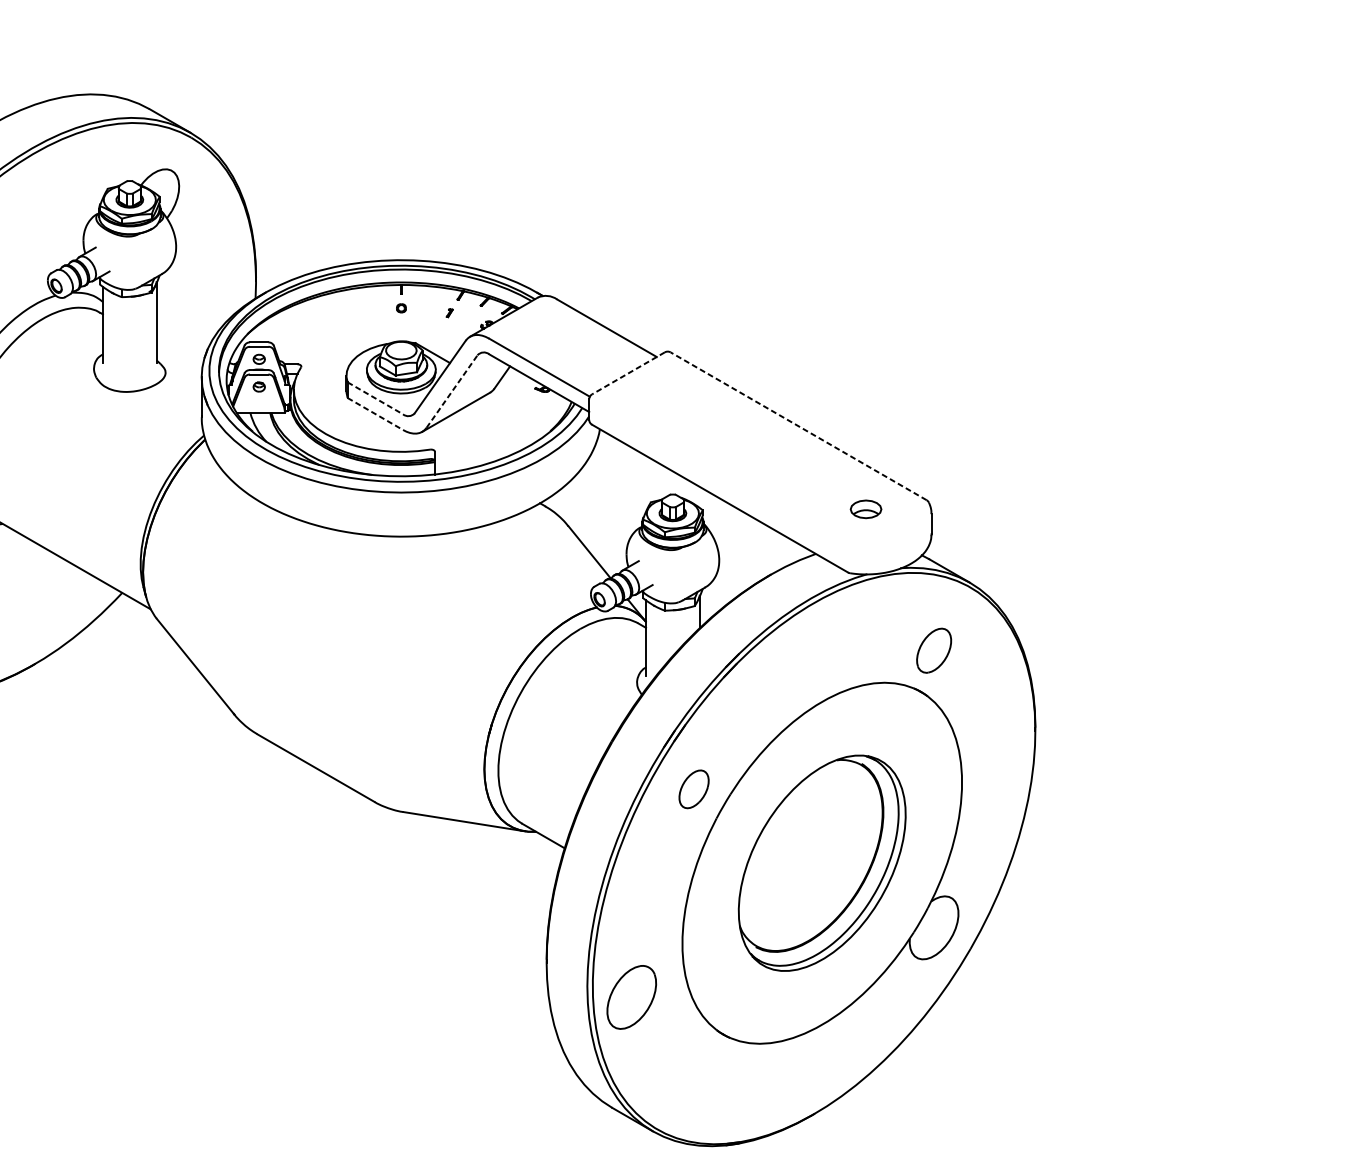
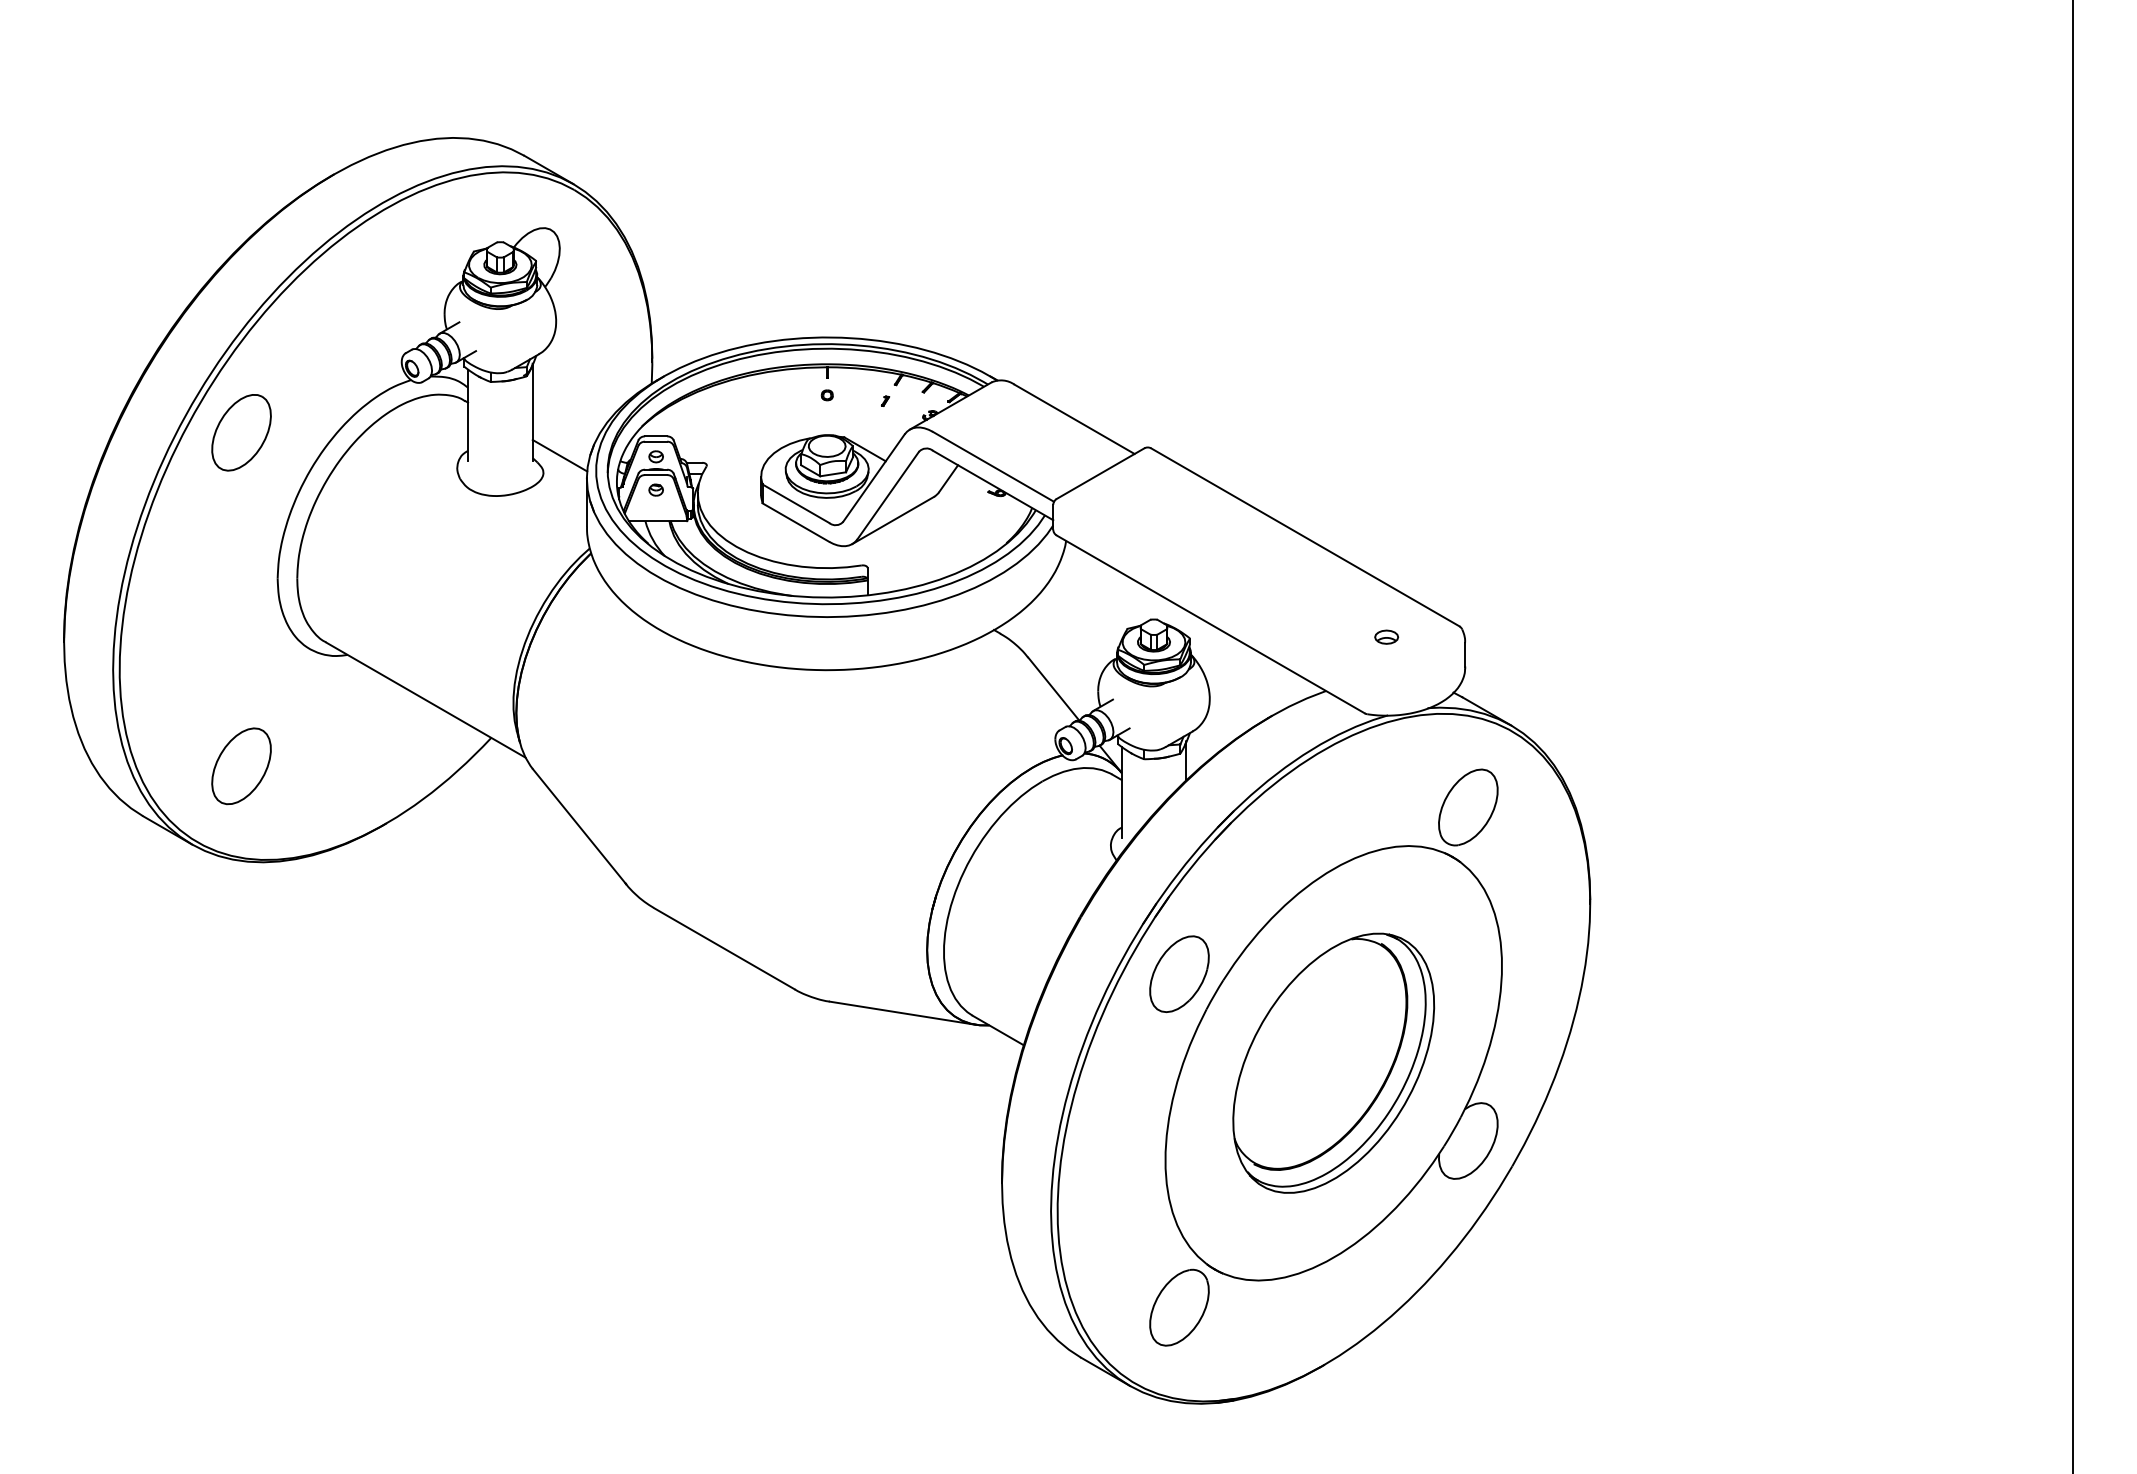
line: (178, 358) -> (559, 455), added
line: (628, 373) -> (1100, 473), dashed -> solid
line: (452, 391) -> (888, 495), dashed -> solid
line: (375, 398) -> (796, 503), dashed -> solid
line: (375, 413) -> (796, 522), dashed -> solid
line: (798, 426) -> (1305, 537), dashed -> solid
part: (866, 508) -> (1386, 636), size x0.62
part: (934, 650) -> (1468, 807), size x1.43
part: (694, 789) -> (1179, 974), size x1.67
part: (631, 997) -> (1179, 1307), moved

